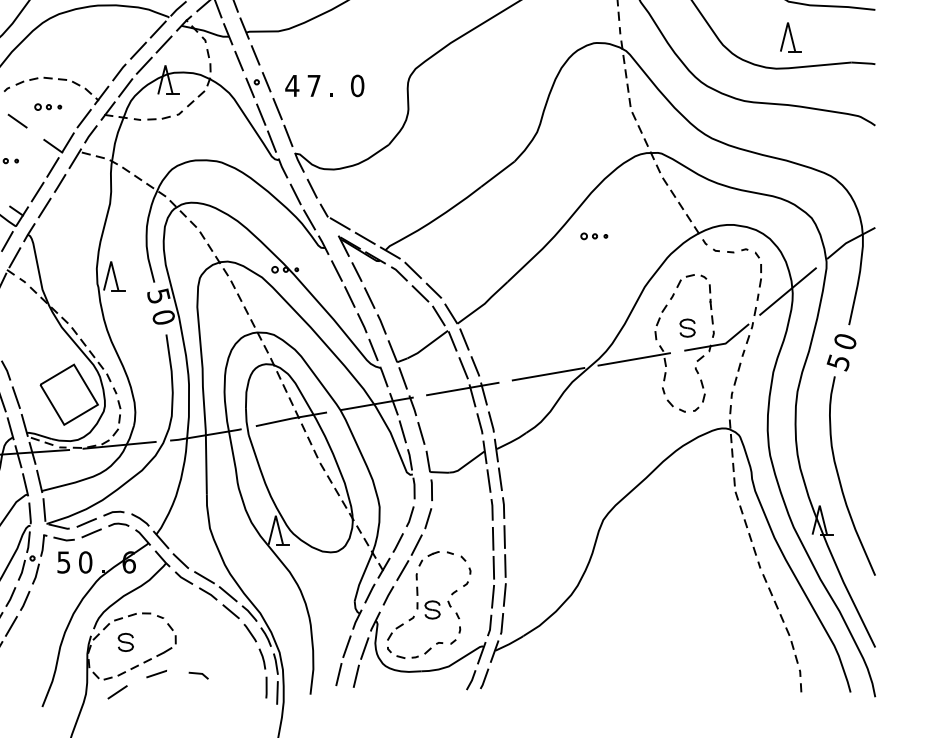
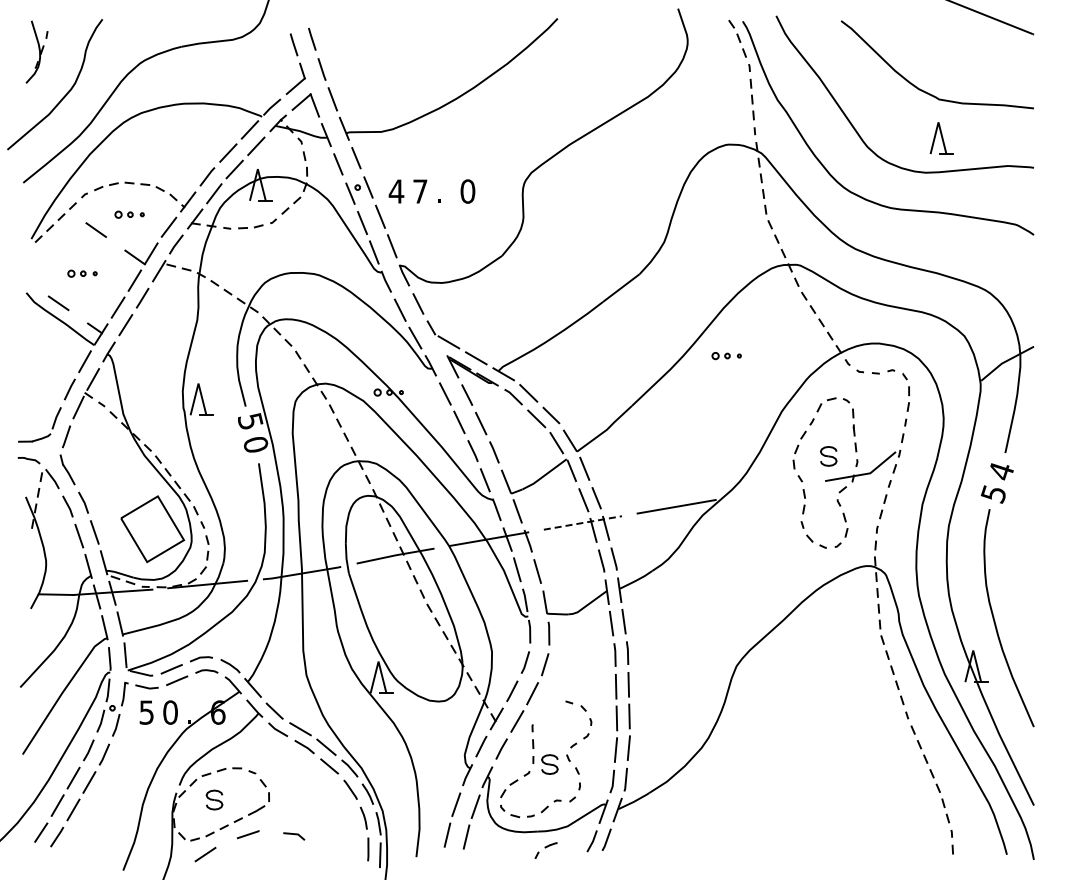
line: (788, 291) -> (938, 416), removed
text: (845, 341) -> (1001, 471), 0 -> 4
line: (634, 359) -> (770, 490), removed
line: (462, 388) -> (582, 522), solid -> dashed
part: (428, 558) -> (545, 850), moved

